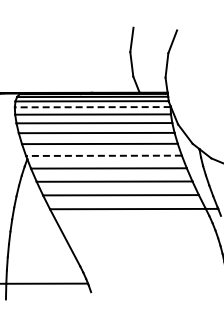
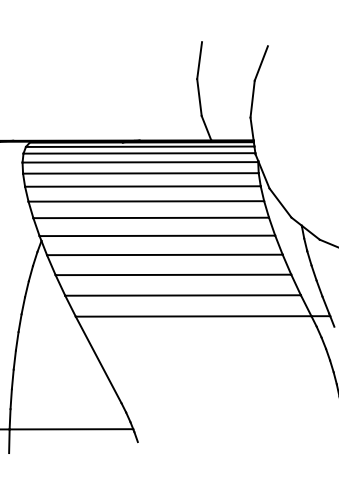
line: (92, 107) -> (140, 162), dashed -> solid
line: (104, 155) -> (158, 235), dashed -> solid

